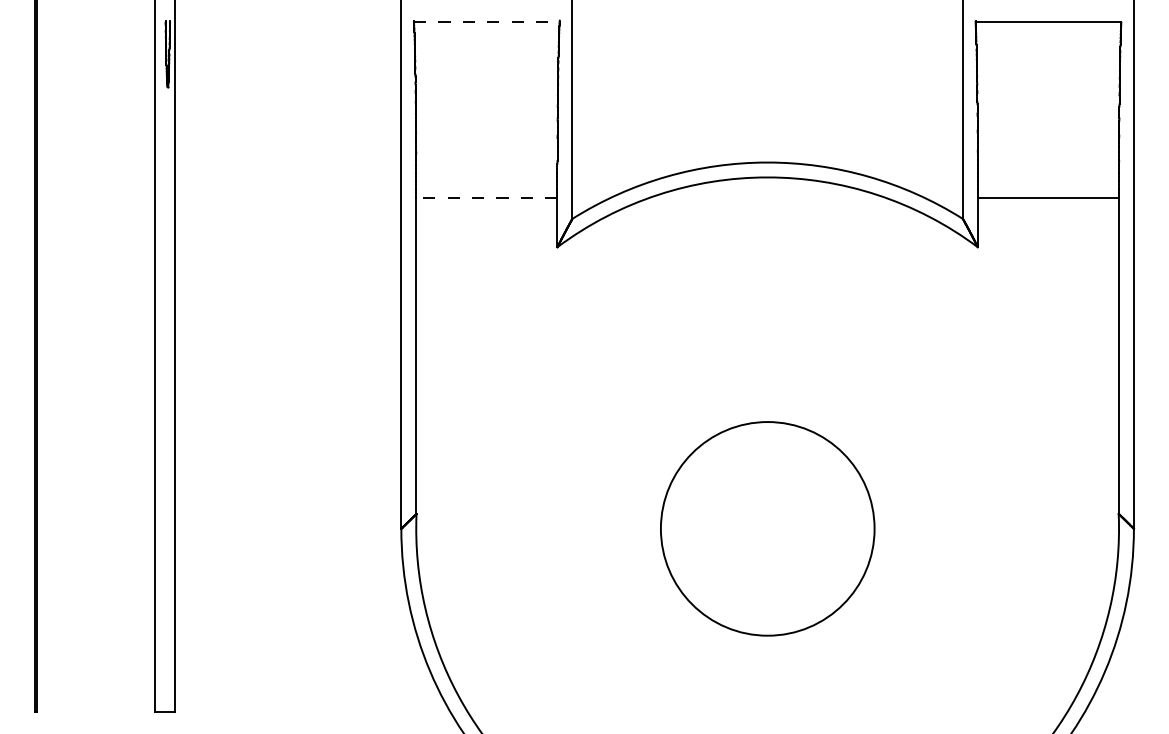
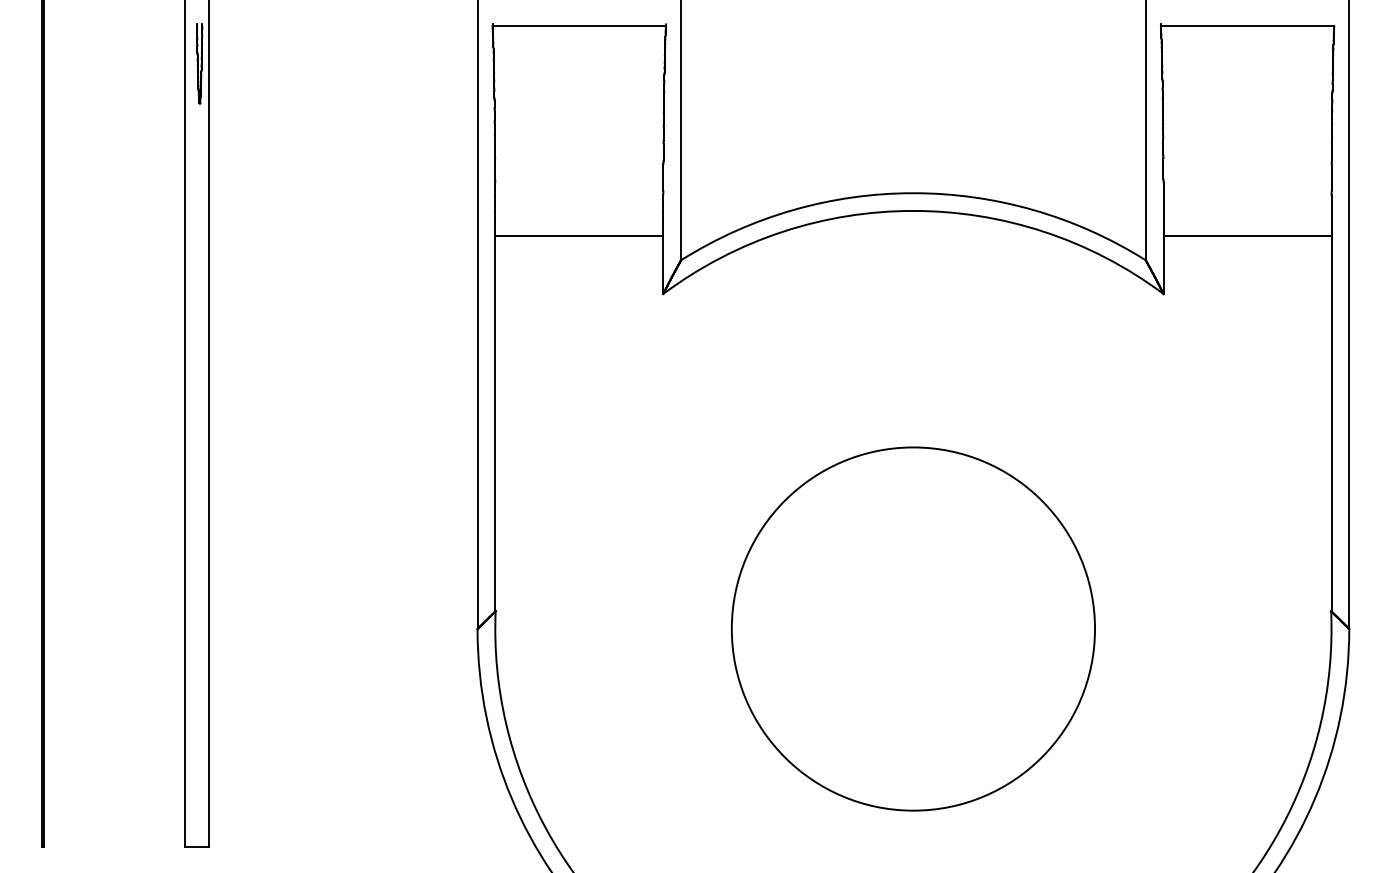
line: (486, 22) -> (578, 26), dashed -> solid
line: (486, 198) -> (578, 236), dashed -> solid
circle: (767, 528) -> (913, 628), size x1.43

